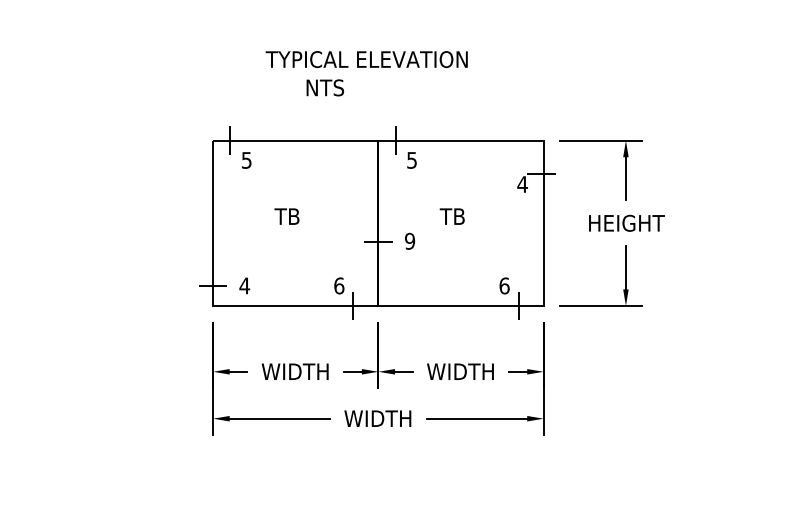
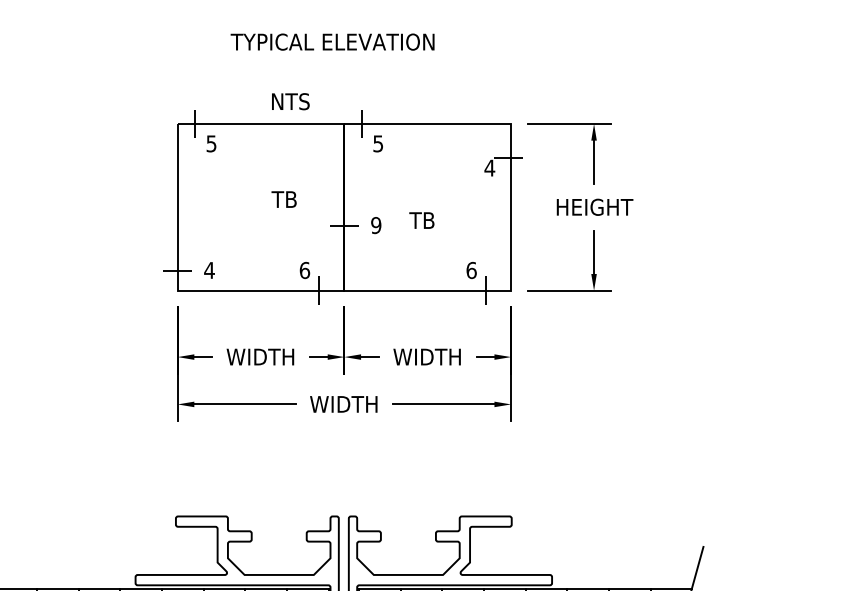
text: (325, 87) -> (290, 101), moved
text: (286, 216) -> (283, 199), moved
text: (451, 216) -> (421, 220), moved

